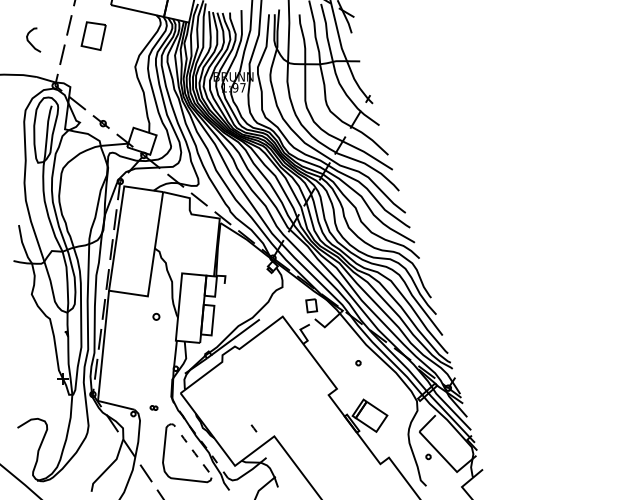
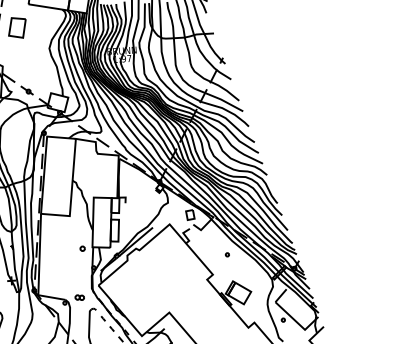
part: (156, 316) -> (82, 248), moved
part: (153, 407) -> (79, 297), size x1.67
part: (253, 428) -> (153, 307), removed

